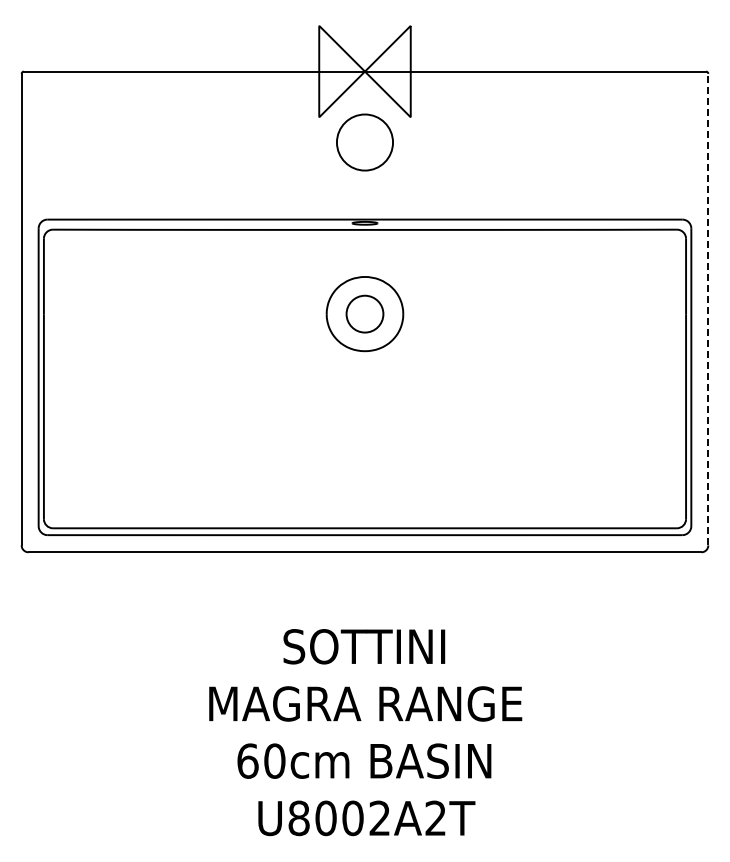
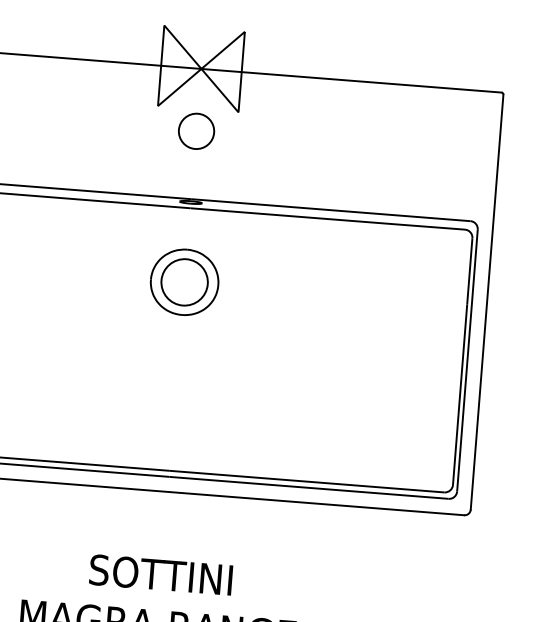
circle: (364, 142) -> (196, 131), size x0.71
line: (708, 309) -> (487, 302), dashed -> solid
circle: (364, 313) -> (184, 281), size x1.43

